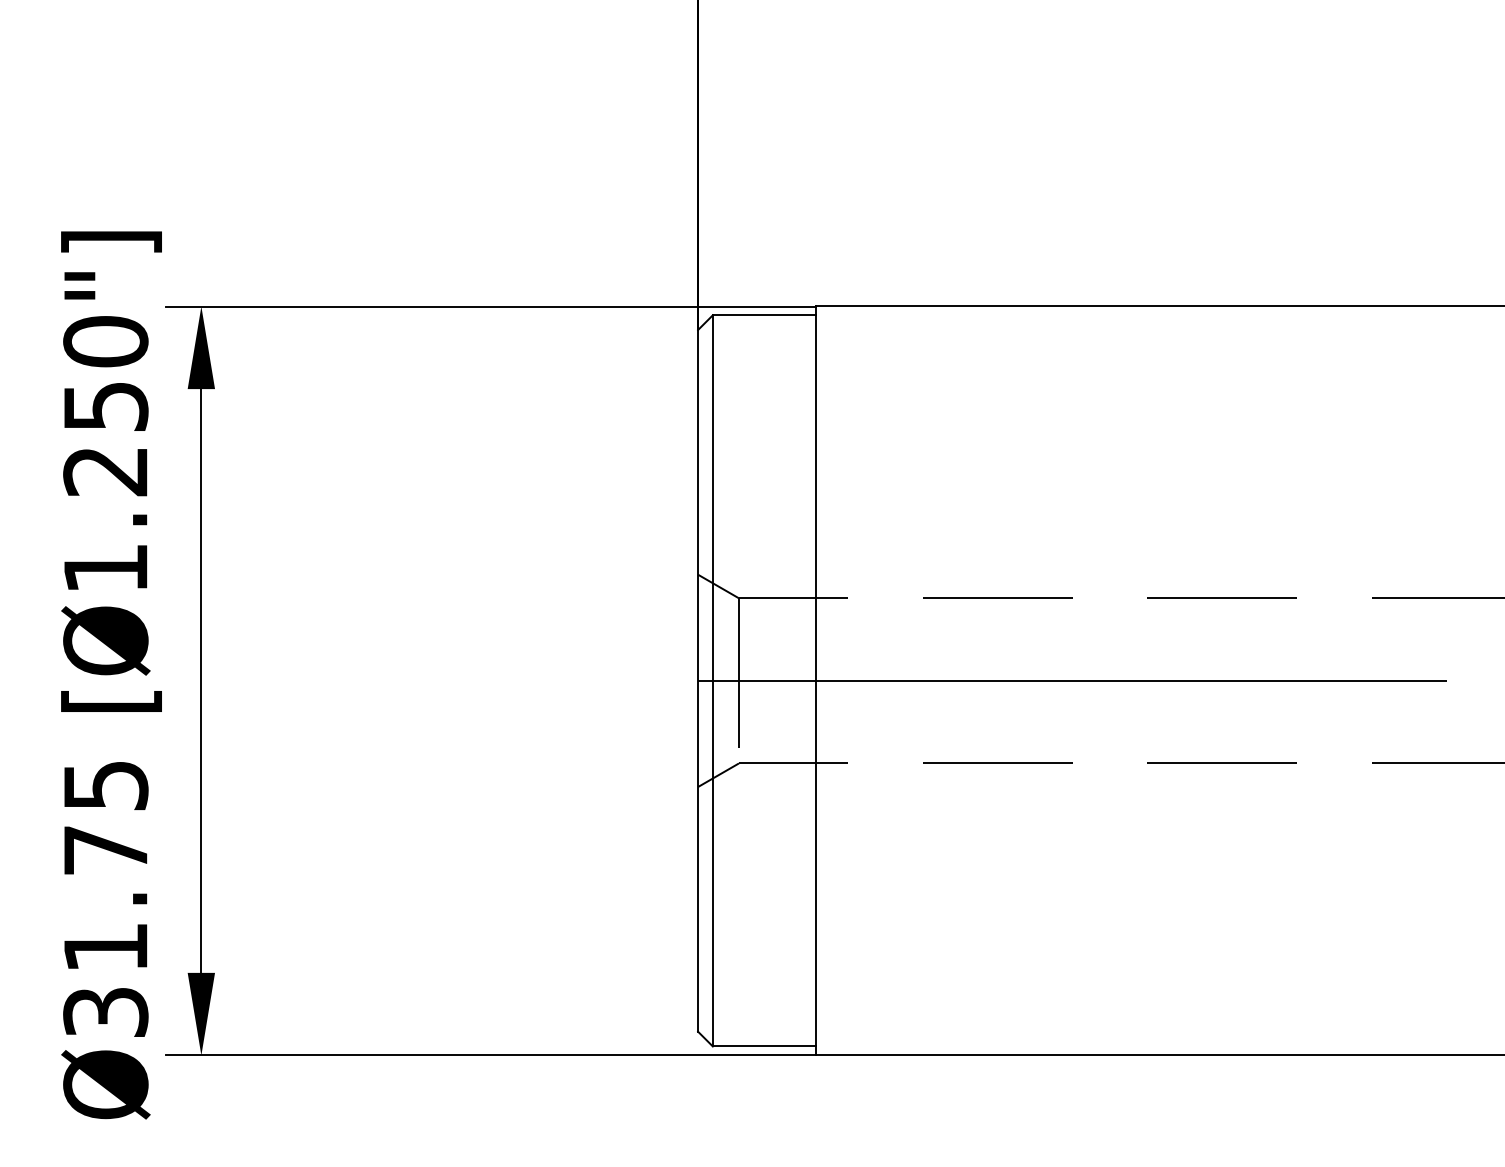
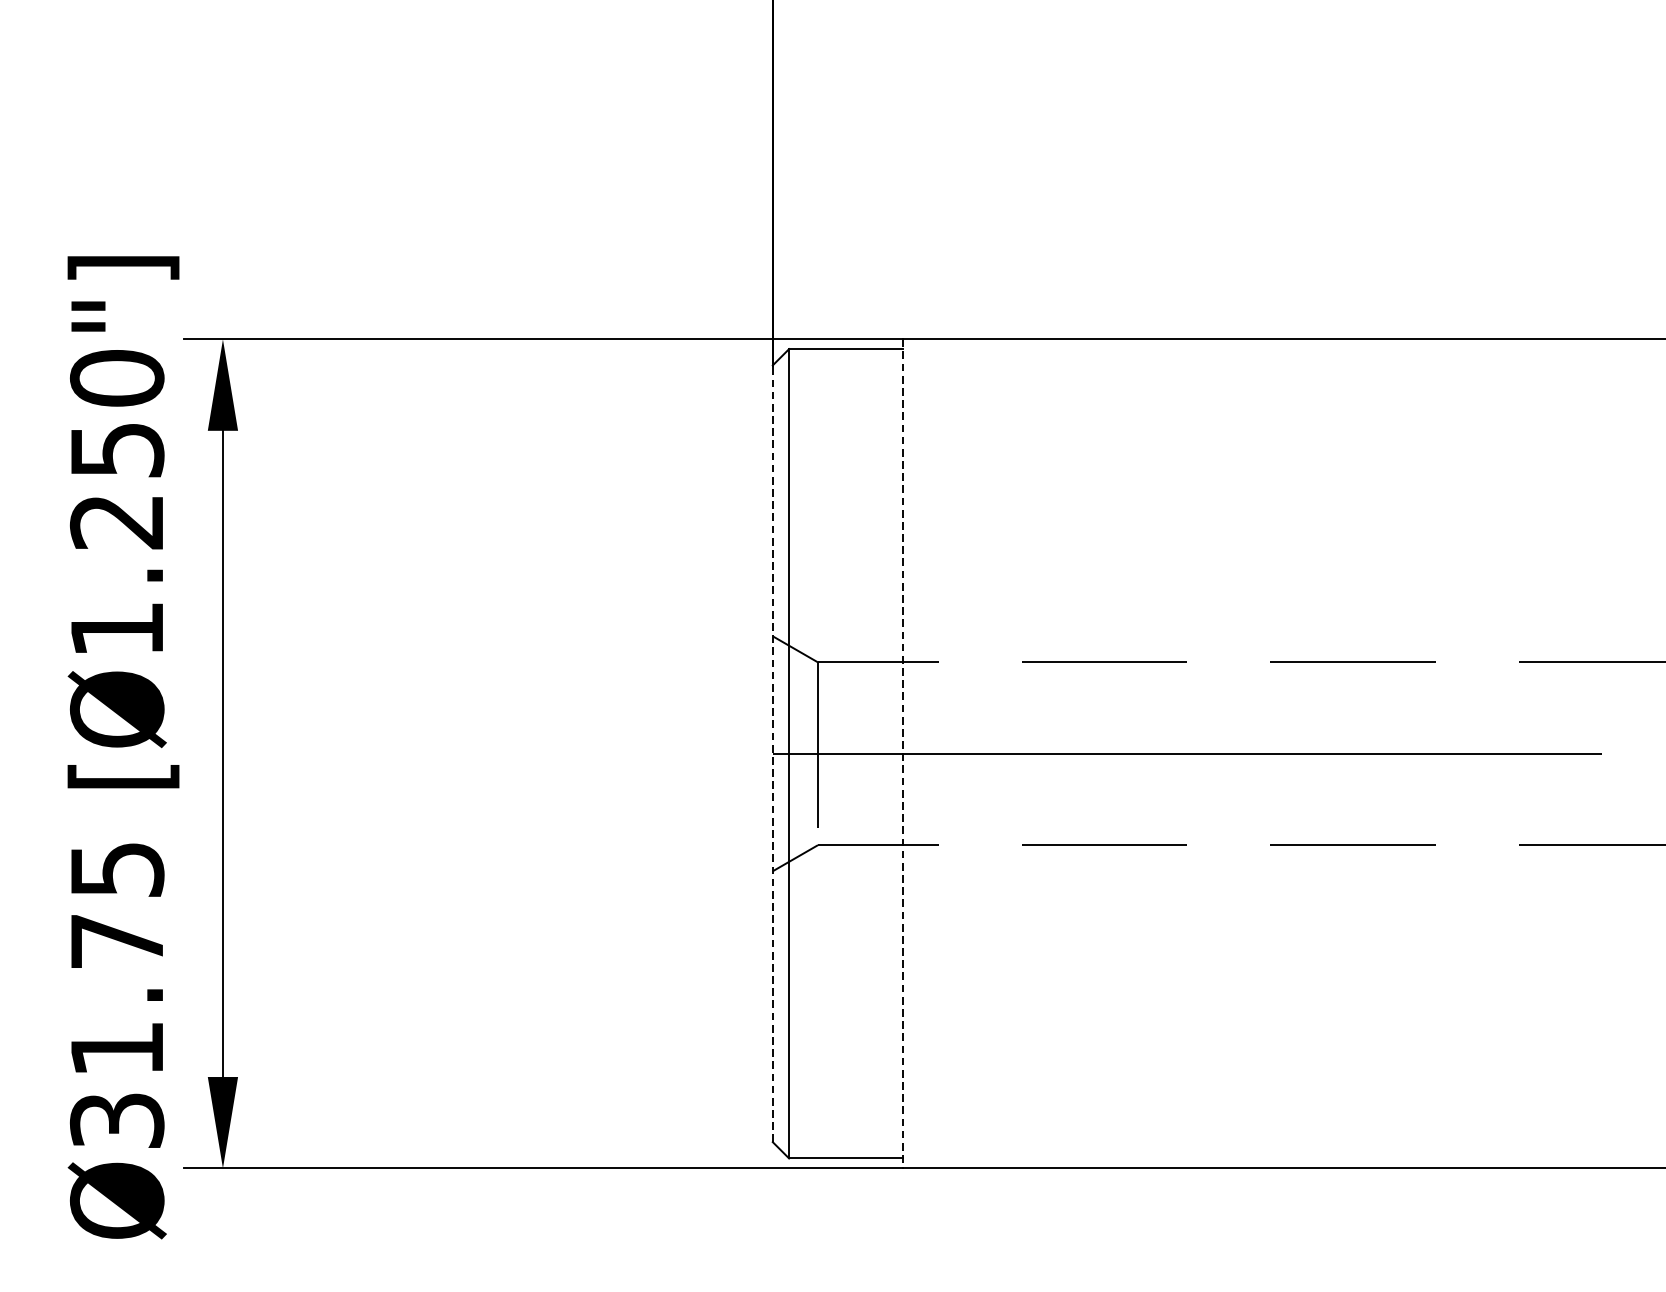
line: (698, 680) -> (773, 753), solid -> dashed
line: (816, 681) -> (903, 754), solid -> dashed

